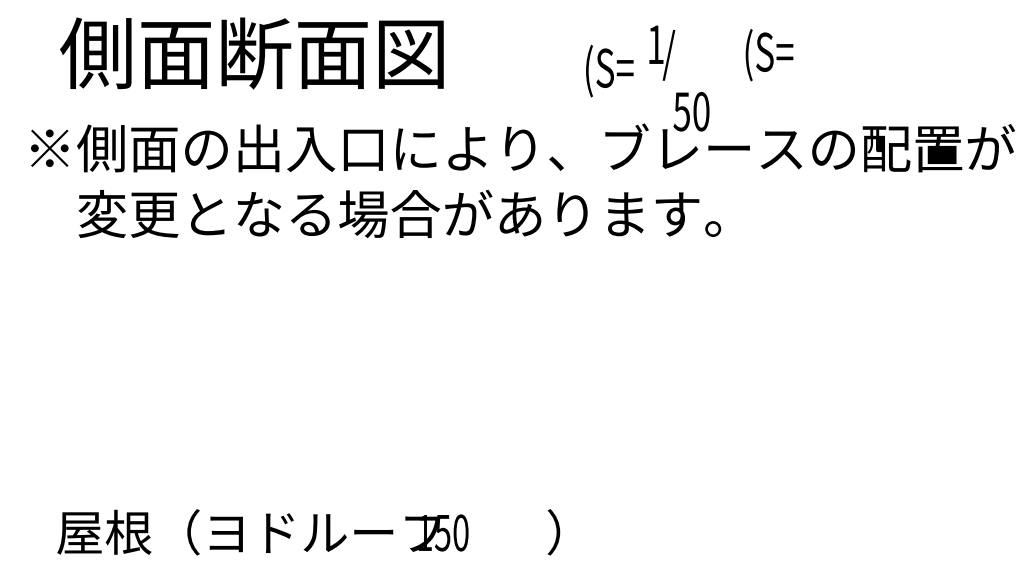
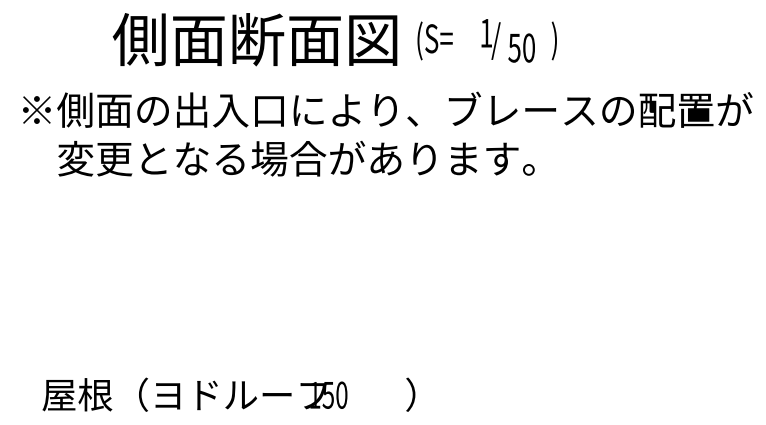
text: (251, 53) -> (254, 39), moved
text: (768, 55) -> (569, 41), (S= -> )
text: (609, 71) -> (434, 41), moved
text: (691, 111) -> (521, 47), moved

